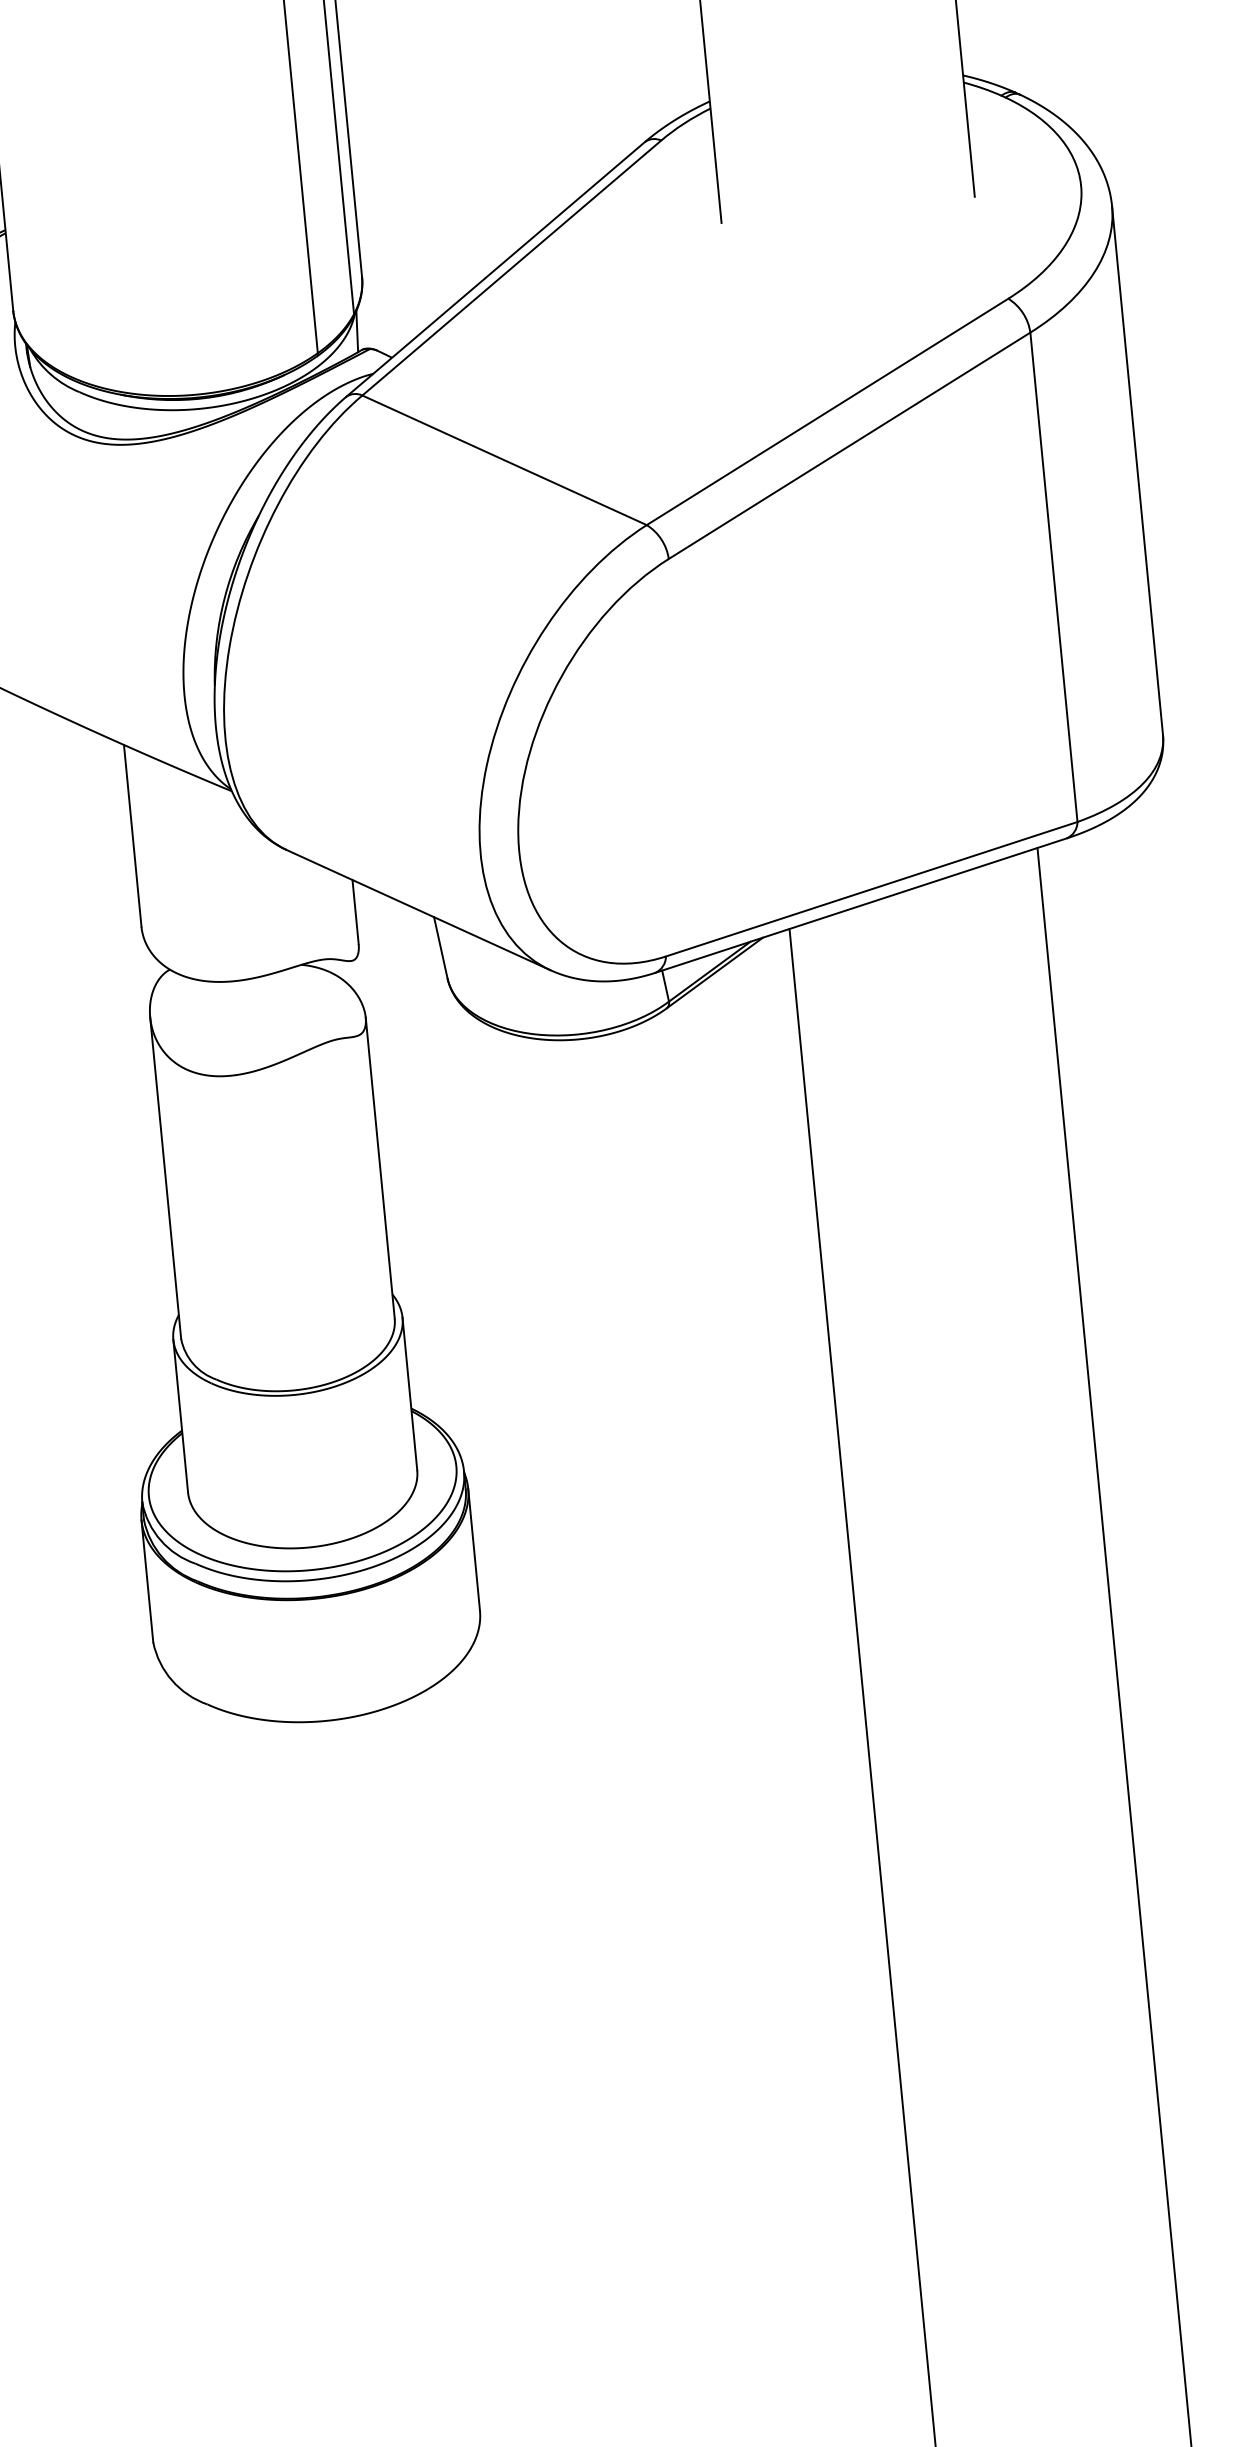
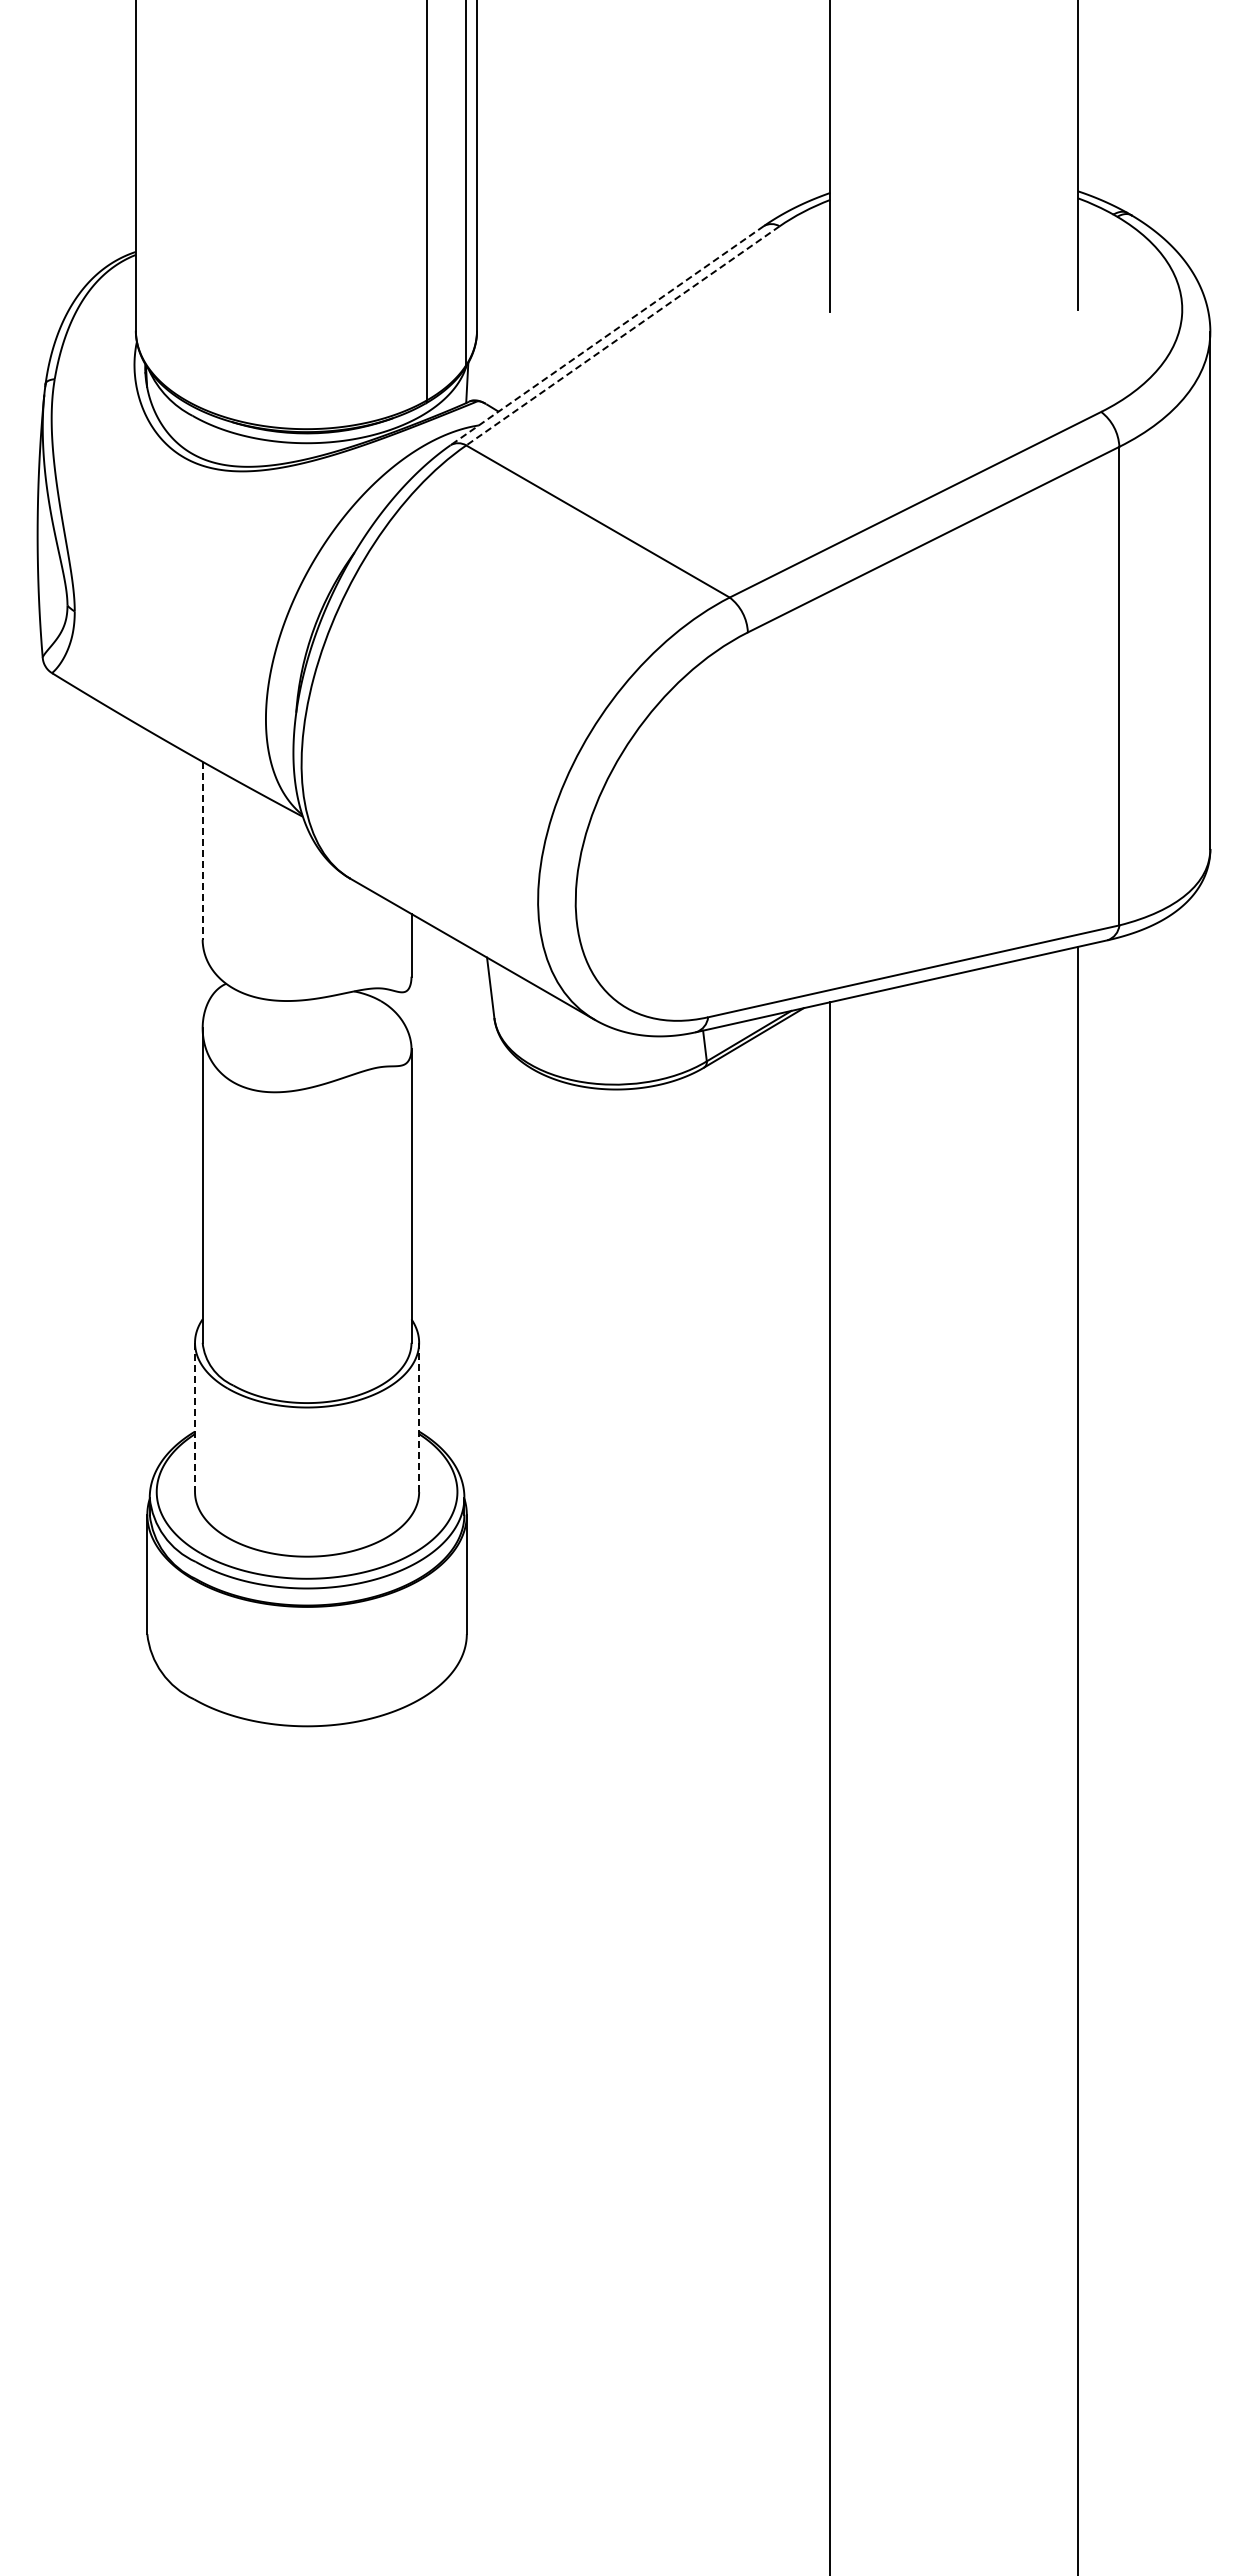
line: (511, 268) -> (622, 336), solid -> dashed
line: (494, 269) -> (606, 335), solid -> dashed
line: (132, 835) -> (202, 850), solid -> dashed
line: (410, 1394) -> (419, 1417), solid -> dashed
line: (181, 1416) -> (195, 1417), solid -> dashed

